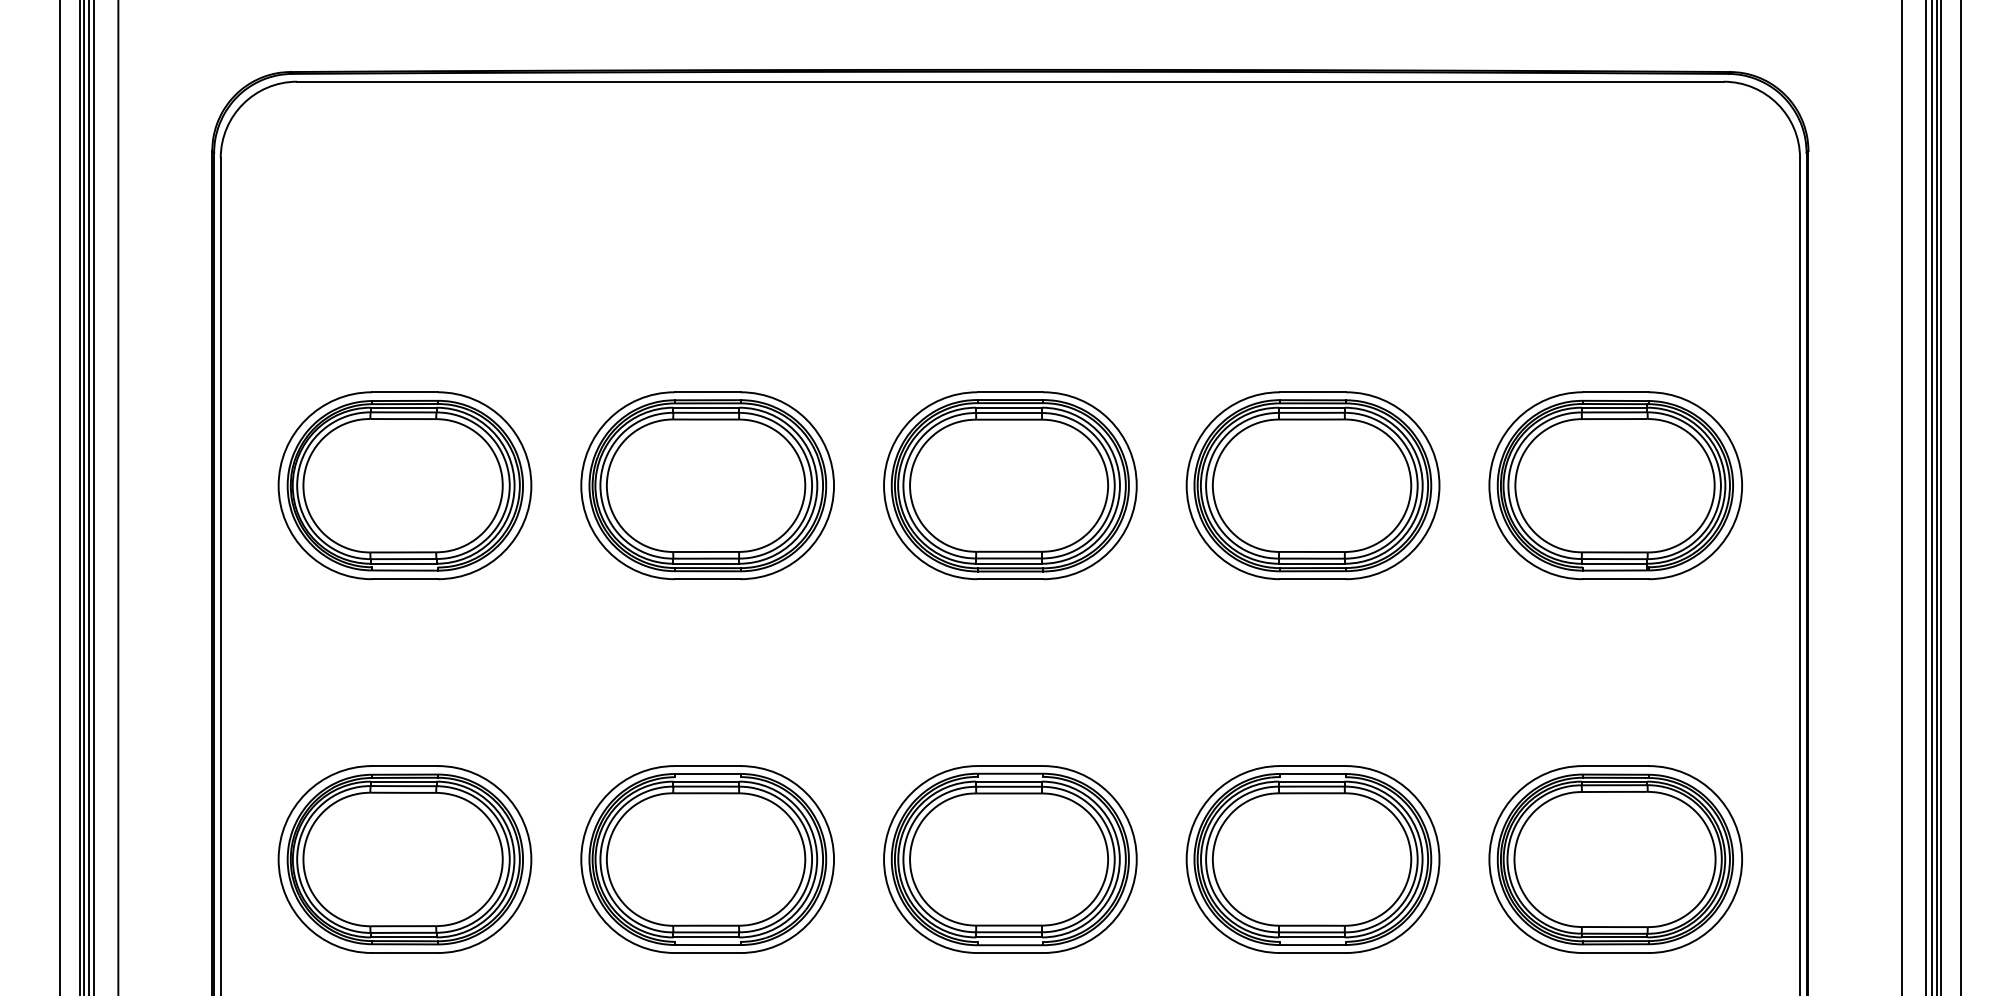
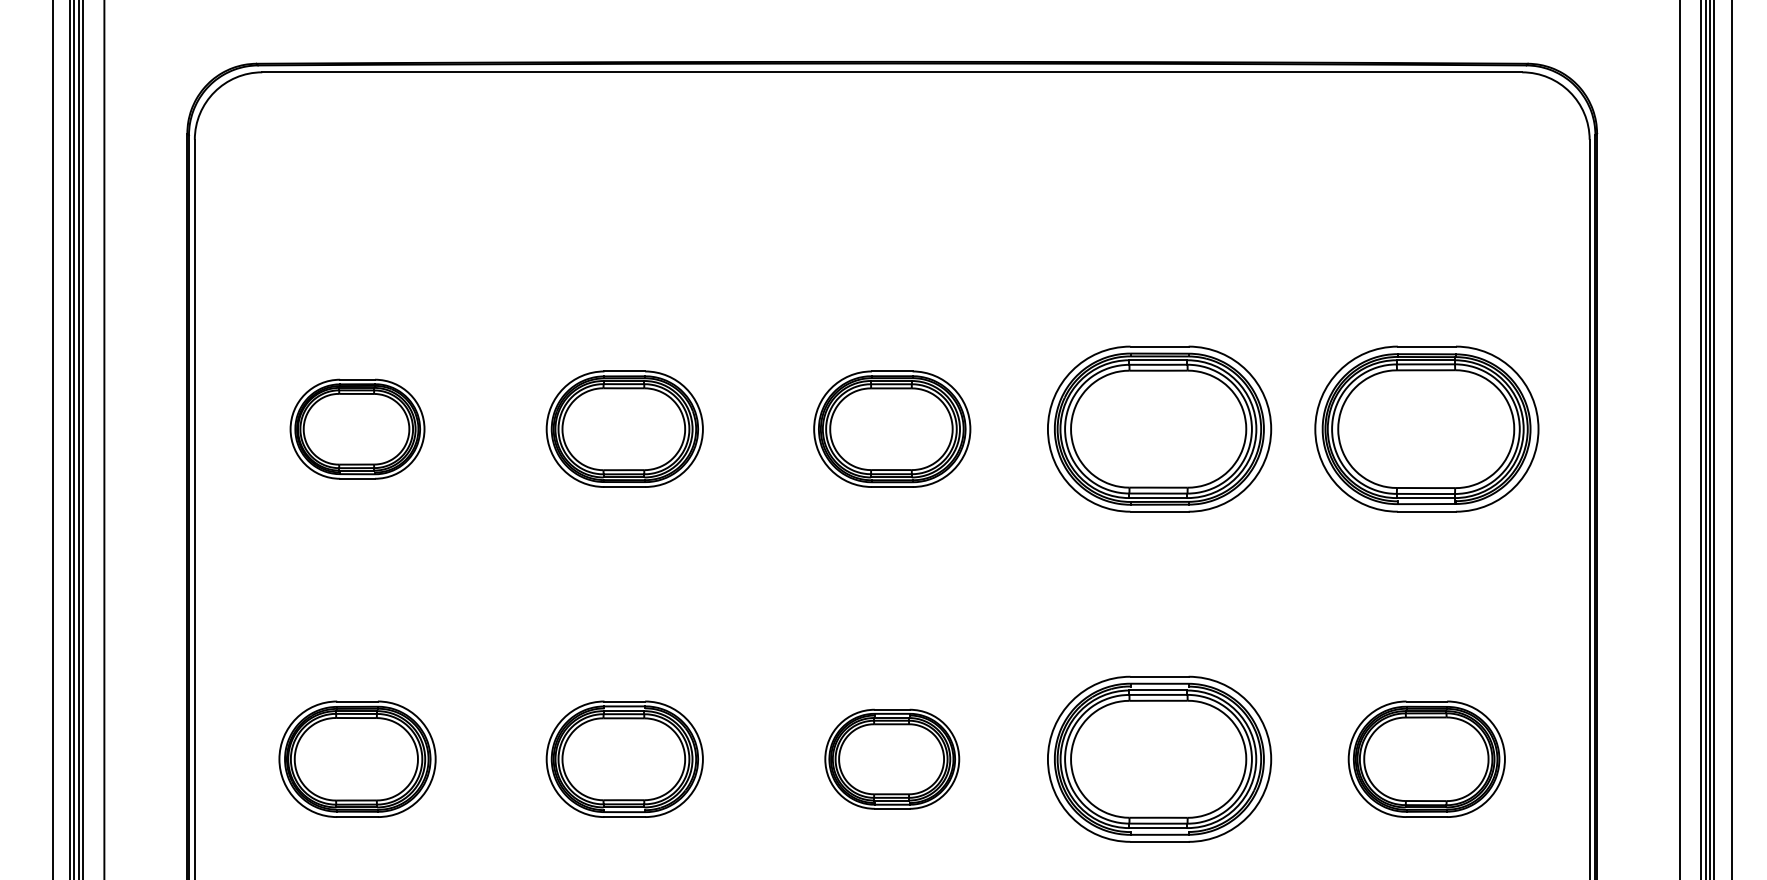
part: (404, 485) -> (357, 428), size x0.6
part: (707, 485) -> (624, 428), size x0.7
part: (1010, 485) -> (892, 428), size x0.7
part: (404, 859) -> (357, 759), size x0.7
part: (707, 859) -> (624, 759), size x0.7
part: (1010, 859) -> (892, 759), size x0.6
part: (1615, 859) -> (1426, 759), size x0.7

